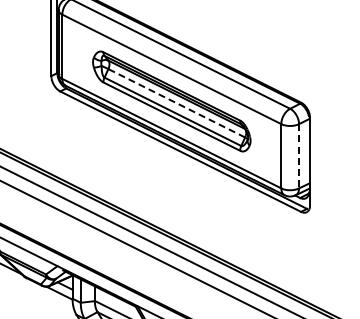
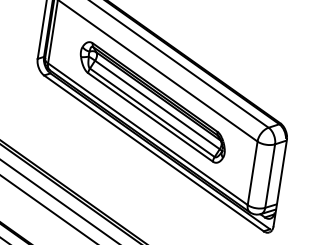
line: (176, 103) -> (157, 105), dashed -> solid
line: (299, 156) -> (270, 176), dashed -> solid

